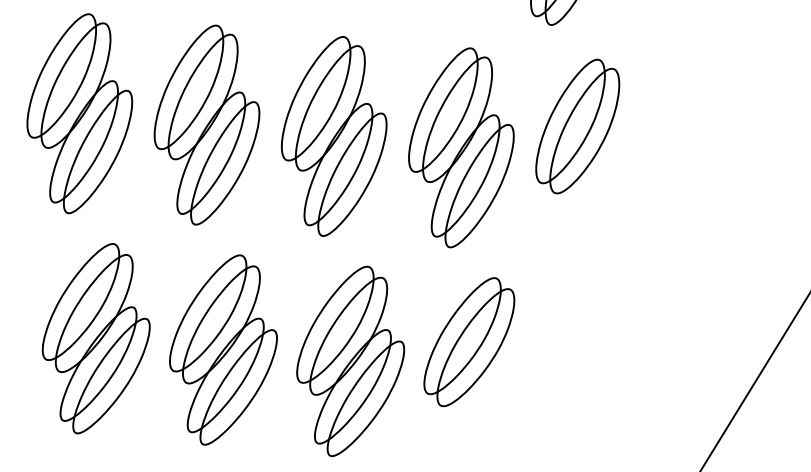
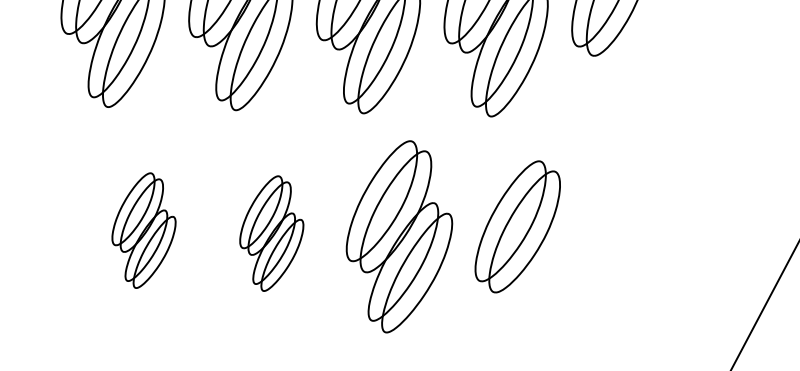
part: (95, 338) -> (143, 230), size x0.6
part: (469, 342) -> (517, 227), moved
part: (223, 349) -> (271, 233), size x0.6

